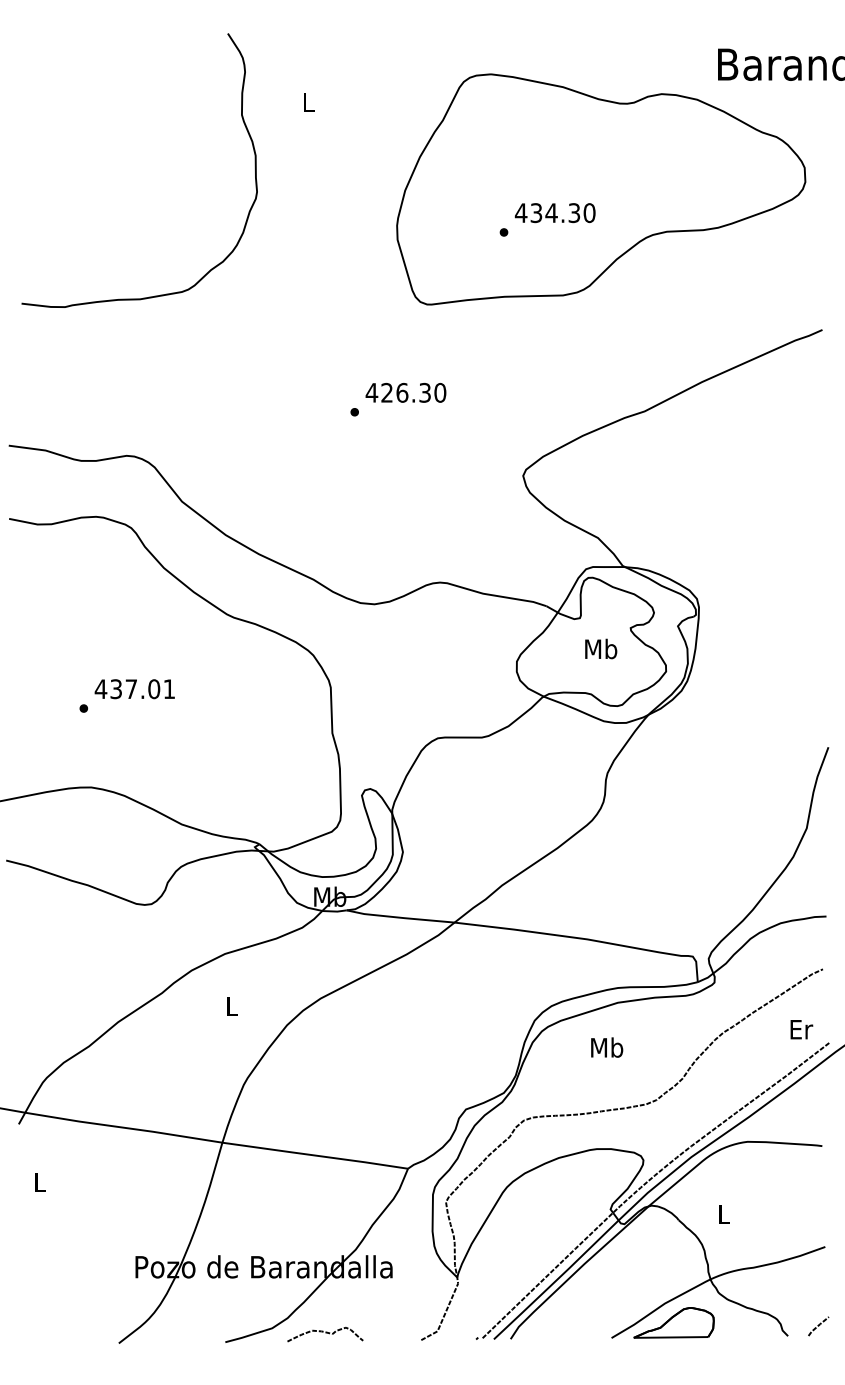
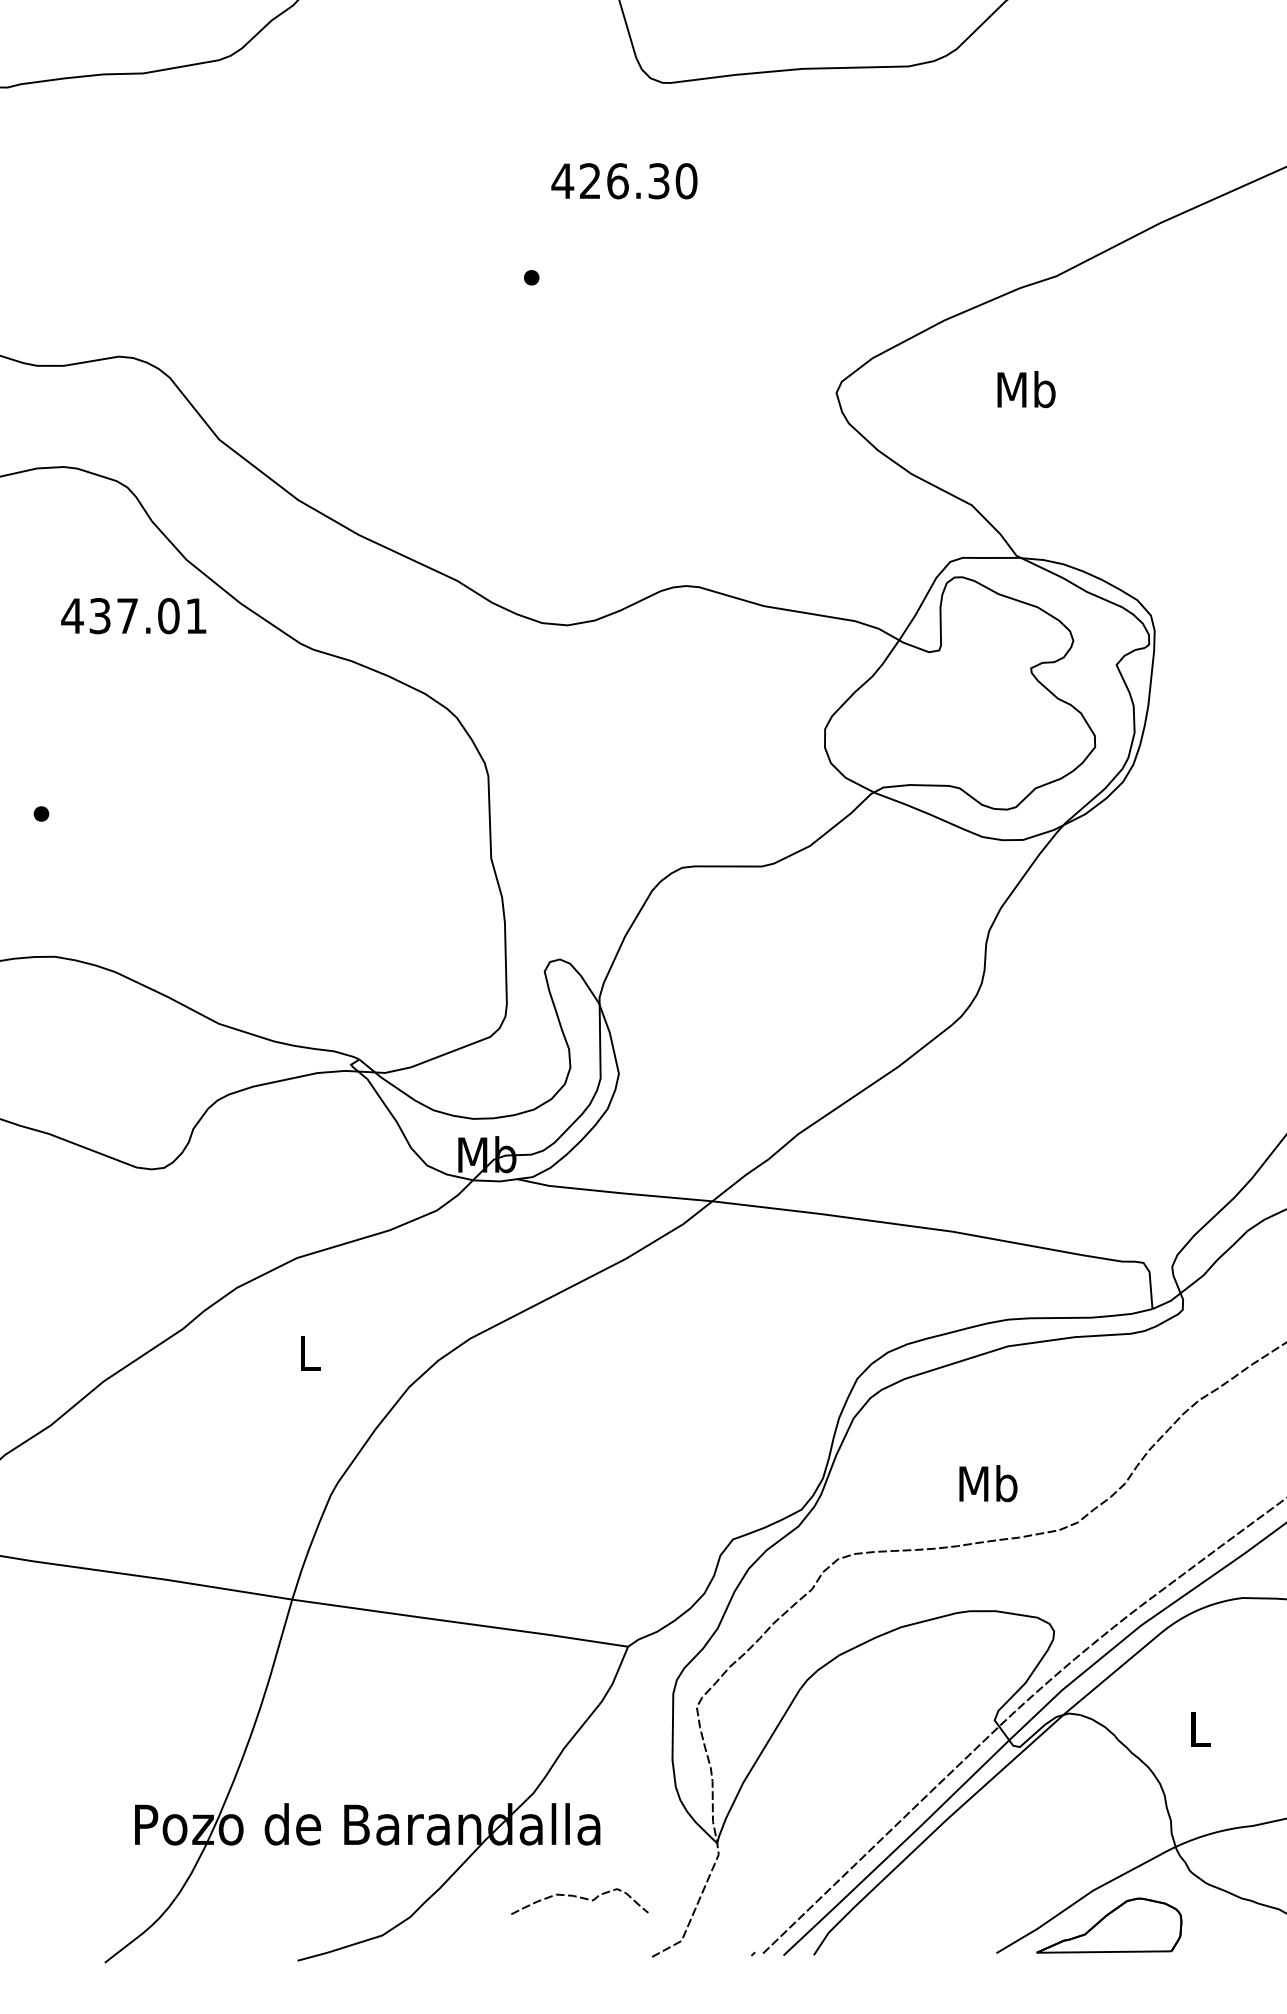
text: (405, 392) -> (623, 180), moved
text: (601, 648) -> (1027, 388), moved
text: (134, 689) -> (133, 616), moved
text: (607, 1047) -> (989, 1483), moved
curve: (325, 1333) -> (580, 1899), moved

